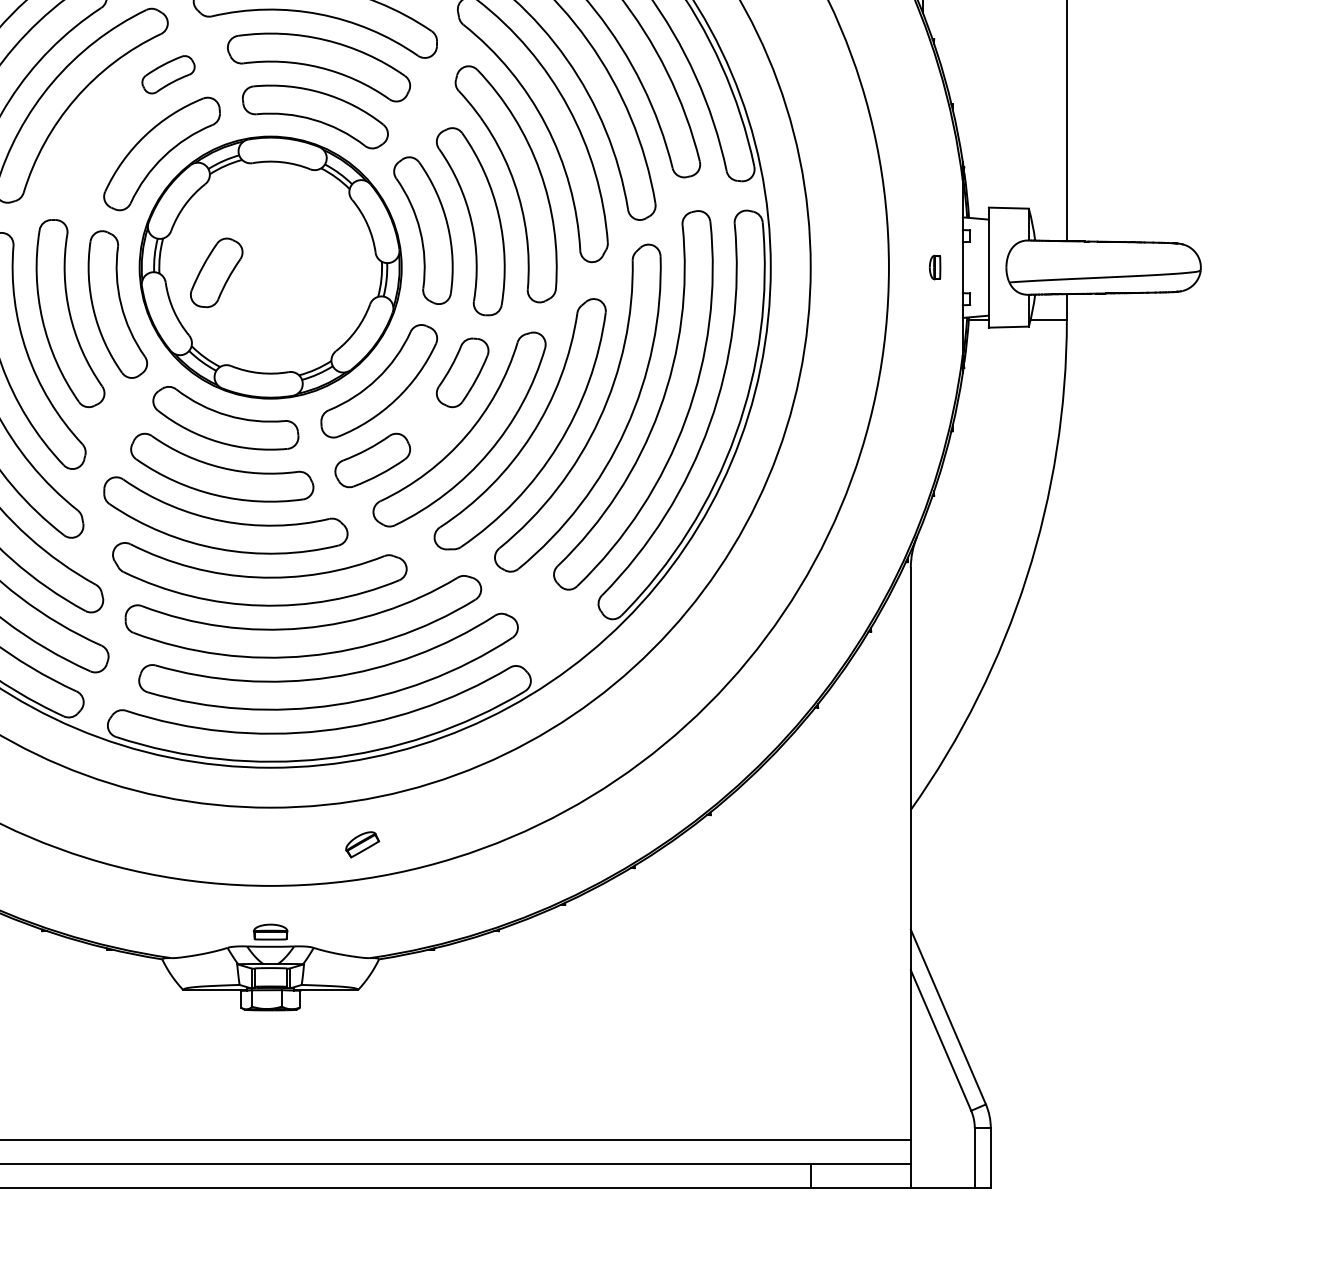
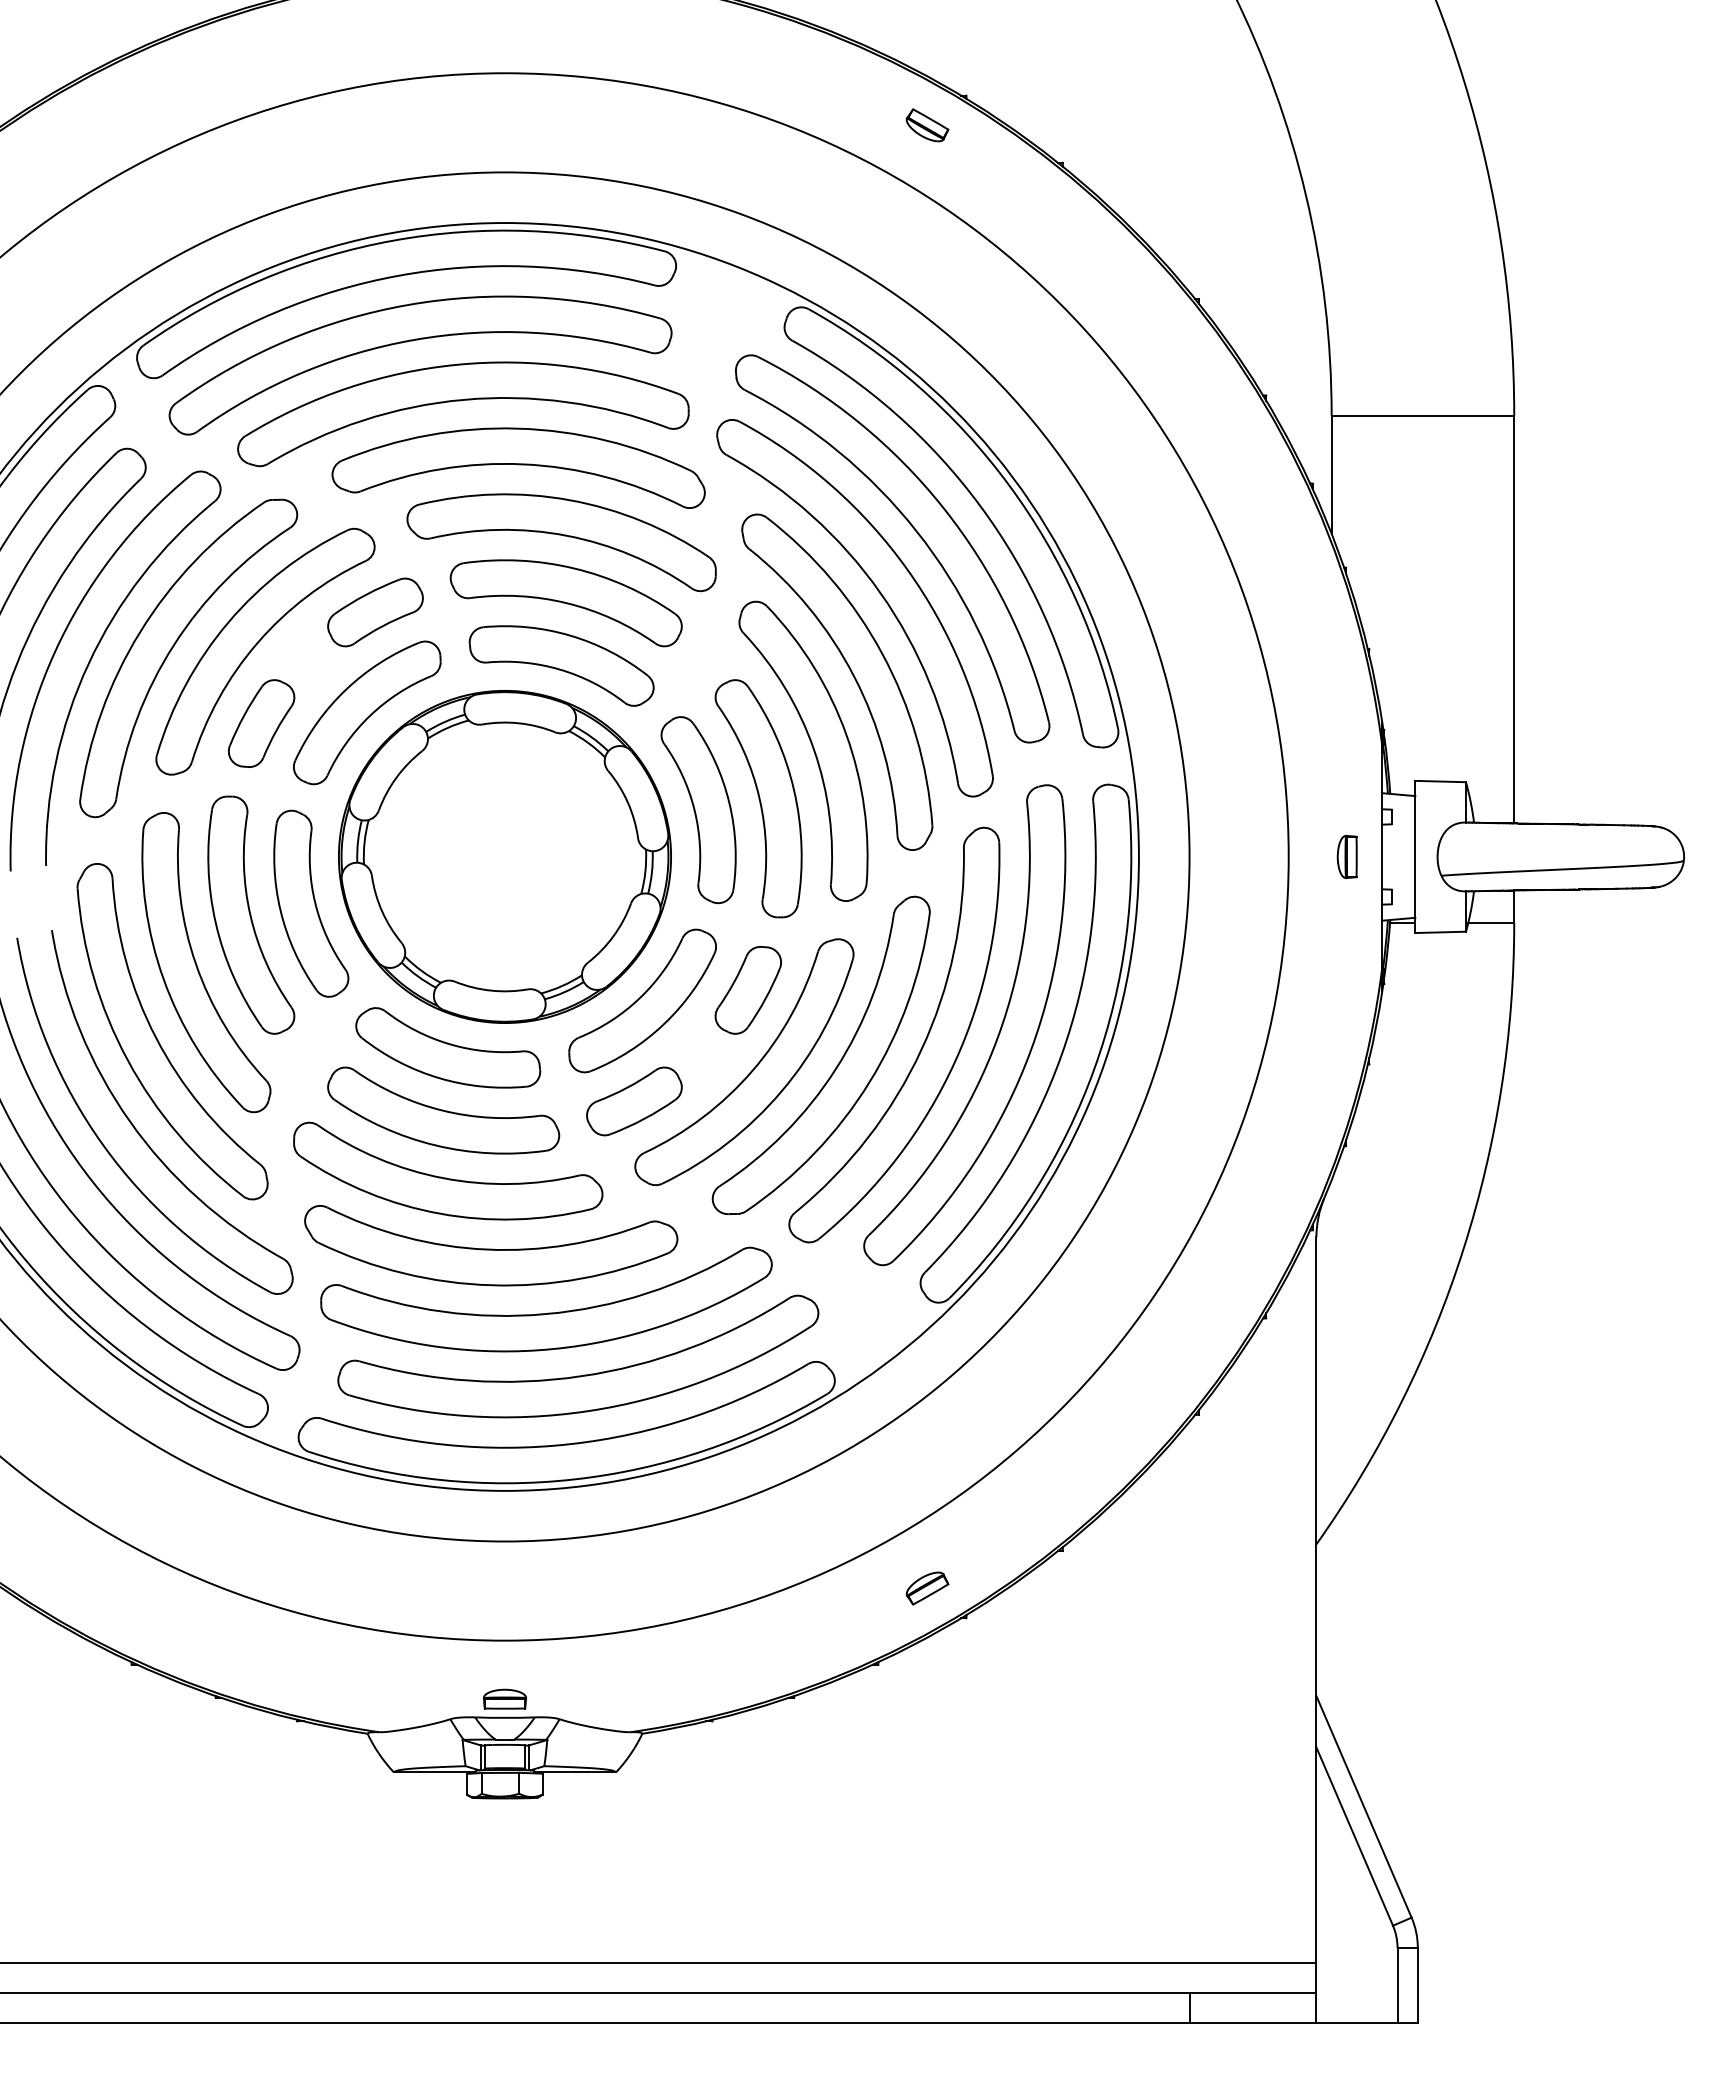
part: (168, 74) -> (375, 612), size x1.43
part: (934, 267) -> (1346, 856), size x1.43
part: (216, 272) -> (261, 723), moved
part: (362, 844) -> (927, 1588), moved

